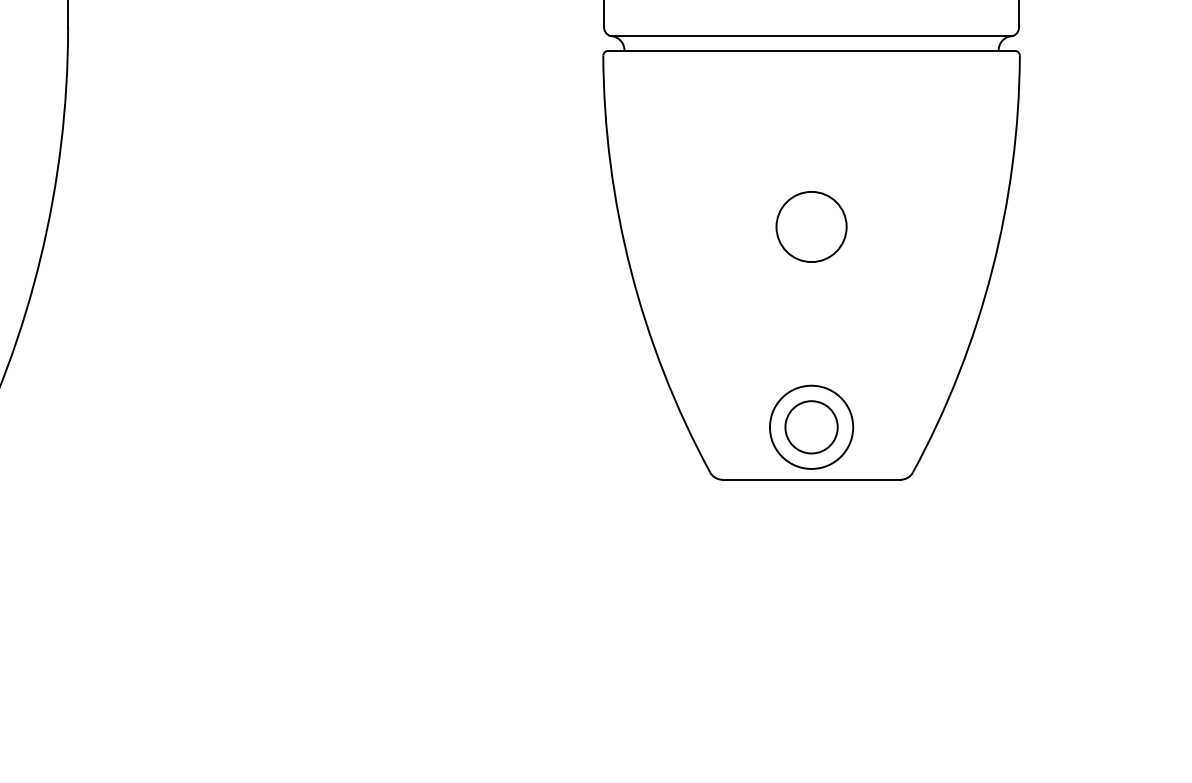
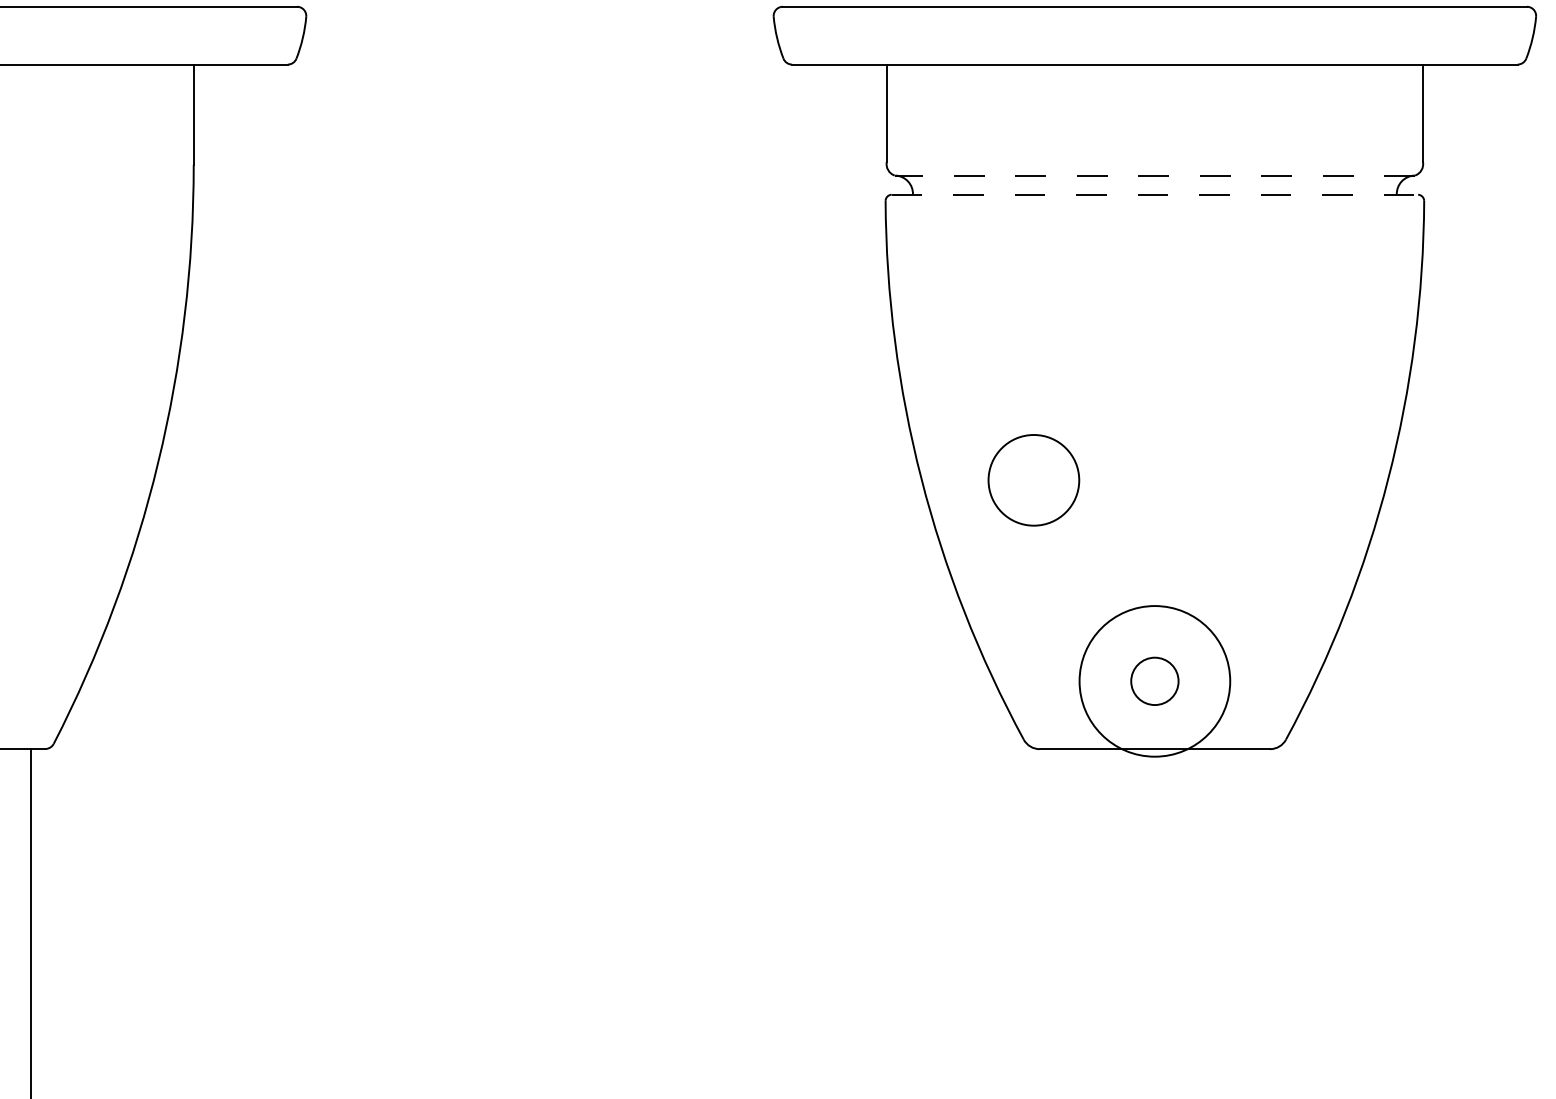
line: (811, 36) -> (1154, 175), solid -> dashed
line: (812, 50) -> (1155, 194), solid -> dashed
circle: (811, 227) -> (1033, 480), moved
circle: (811, 427) -> (1154, 681), size x0.7
circle: (811, 427) -> (1154, 681), size x1.4

